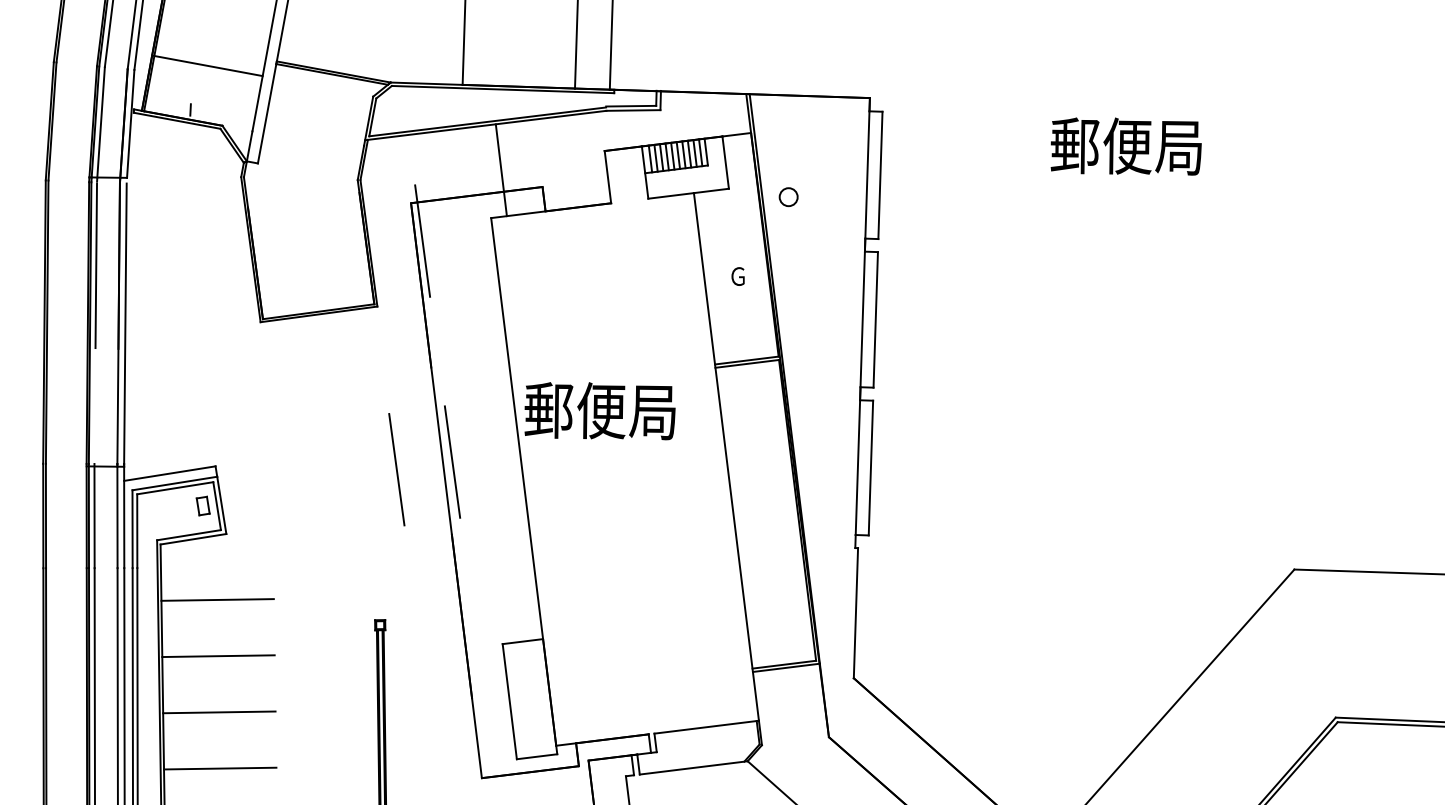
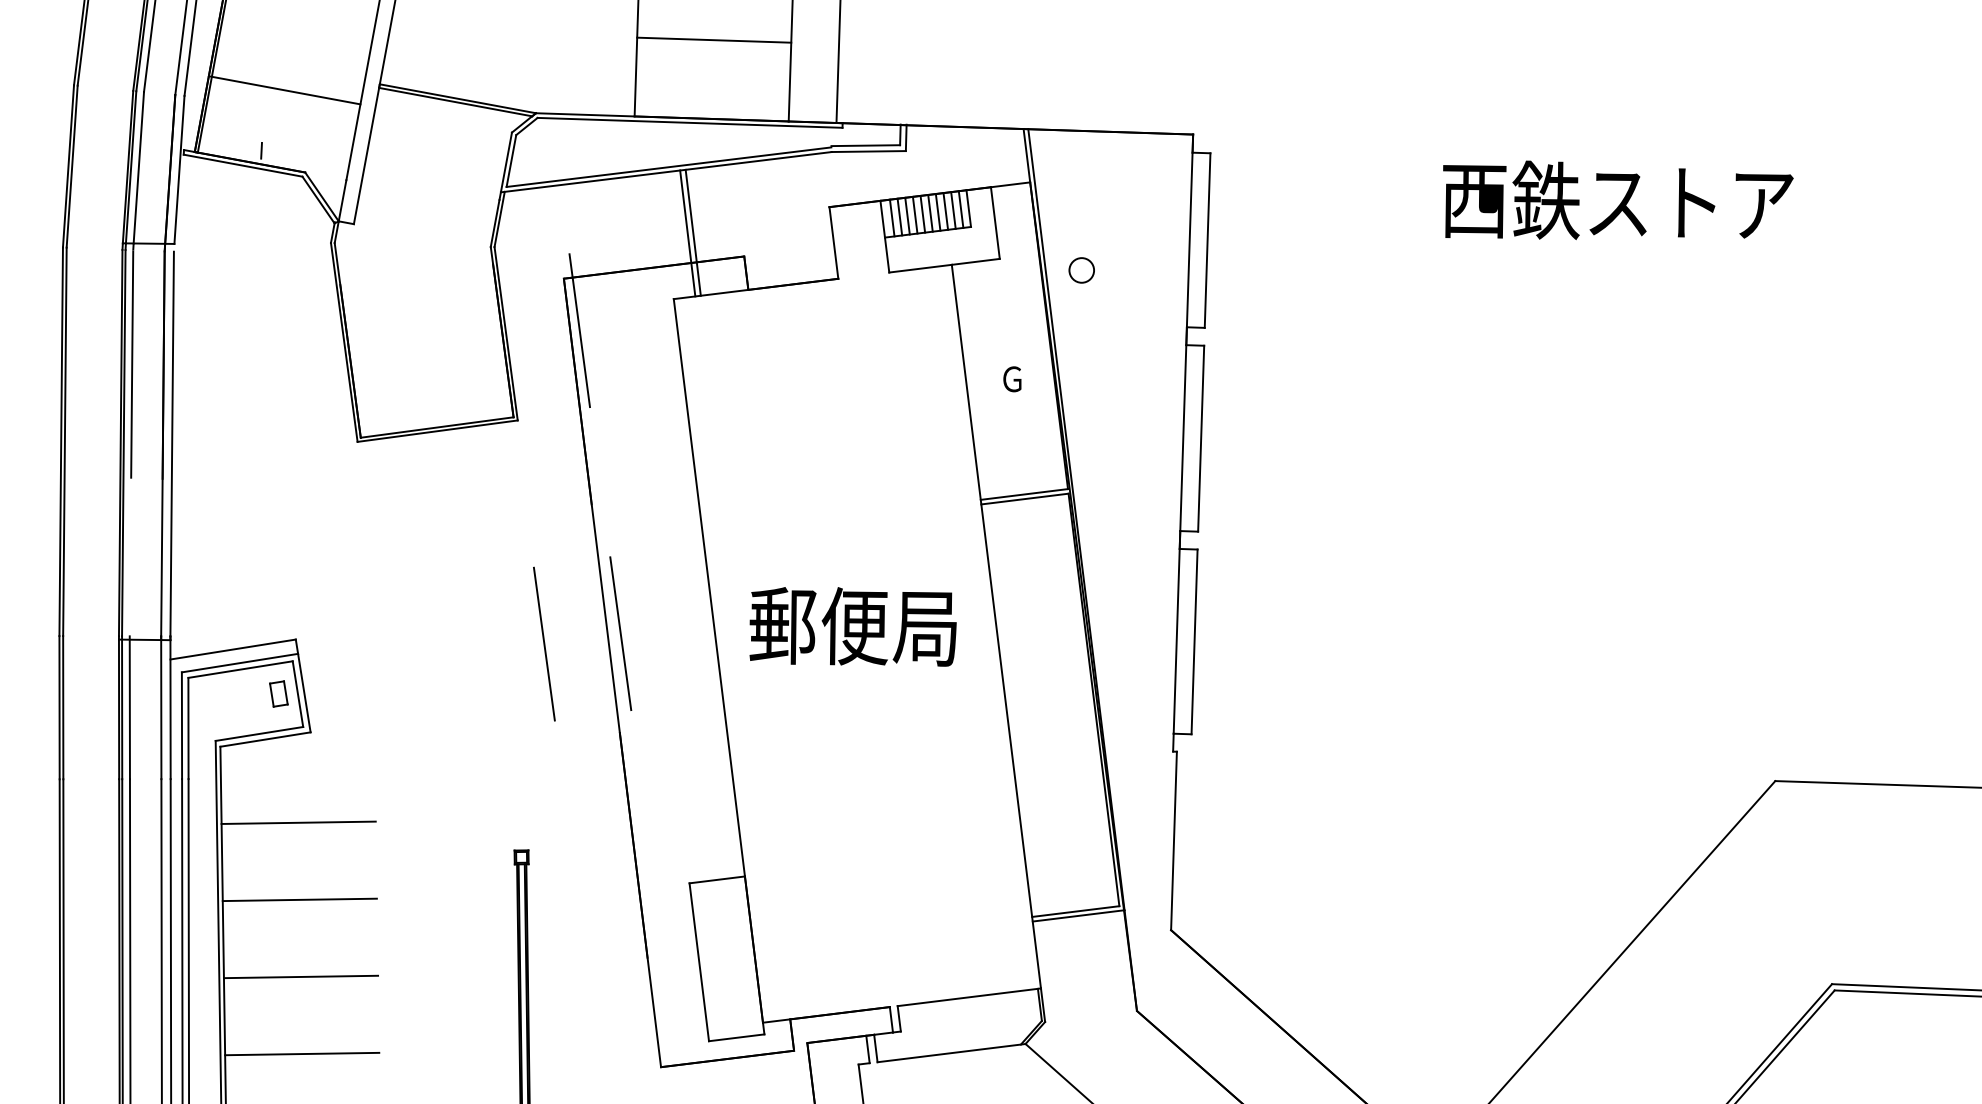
line: (520, 28) -> (714, 39), added
text: (1179, 146) -> (1617, 200), 郵便局 -> 西鉄ストア
line: (504, 169) -> (692, 232), added
text: (599, 410) -> (852, 626), moved

